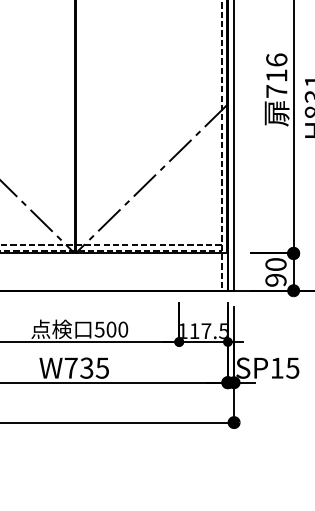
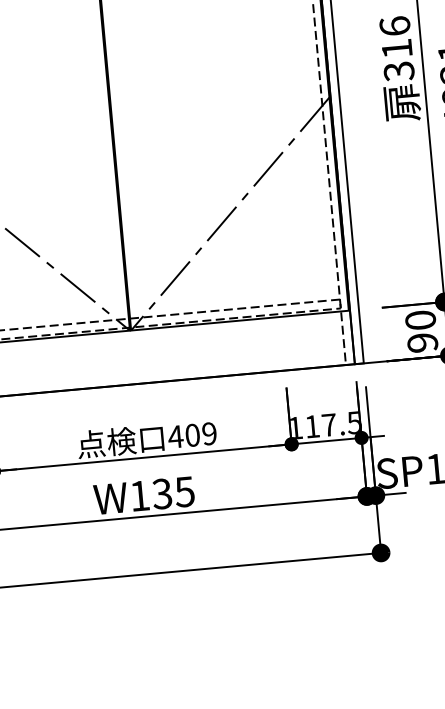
text: (276, 91) -> (398, 71), 716 -> 316
text: (111, 329) -> (192, 435), 500 -> 409
text: (70, 367) -> (138, 495), W735 -> W135

